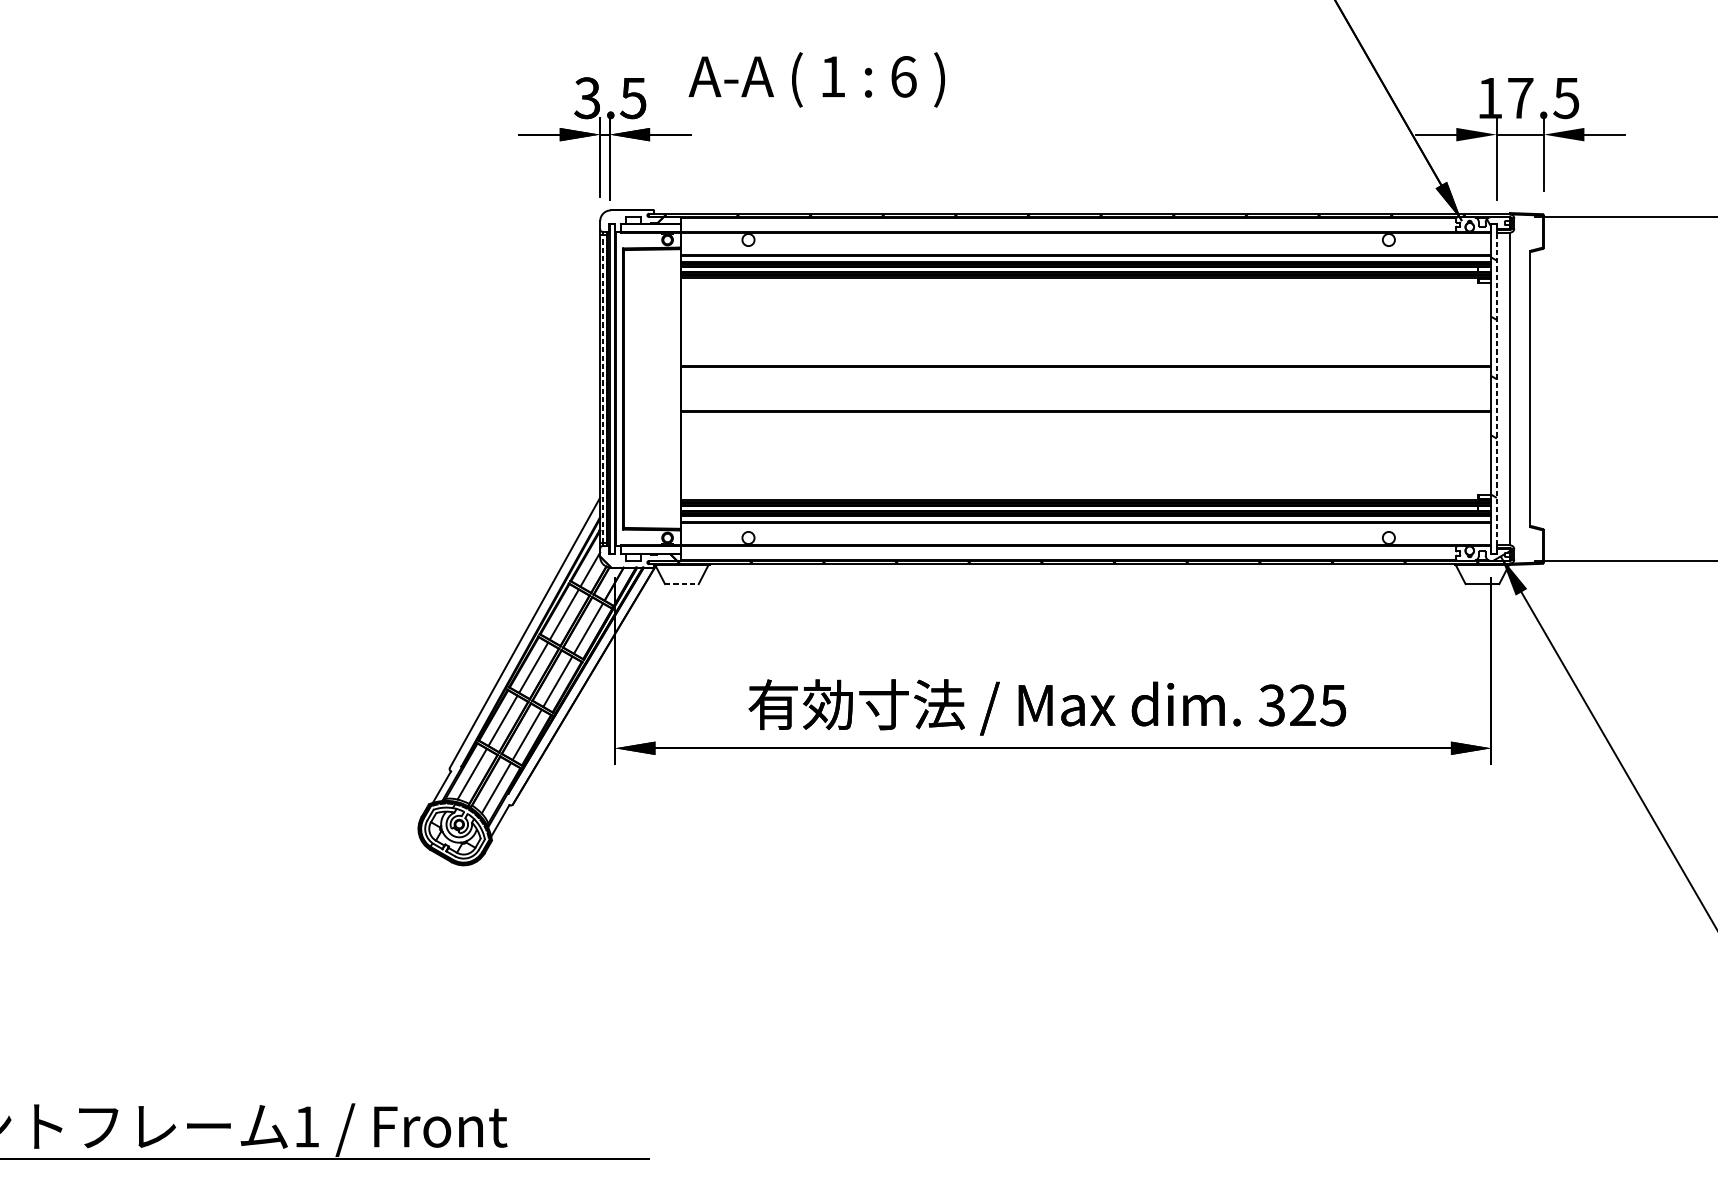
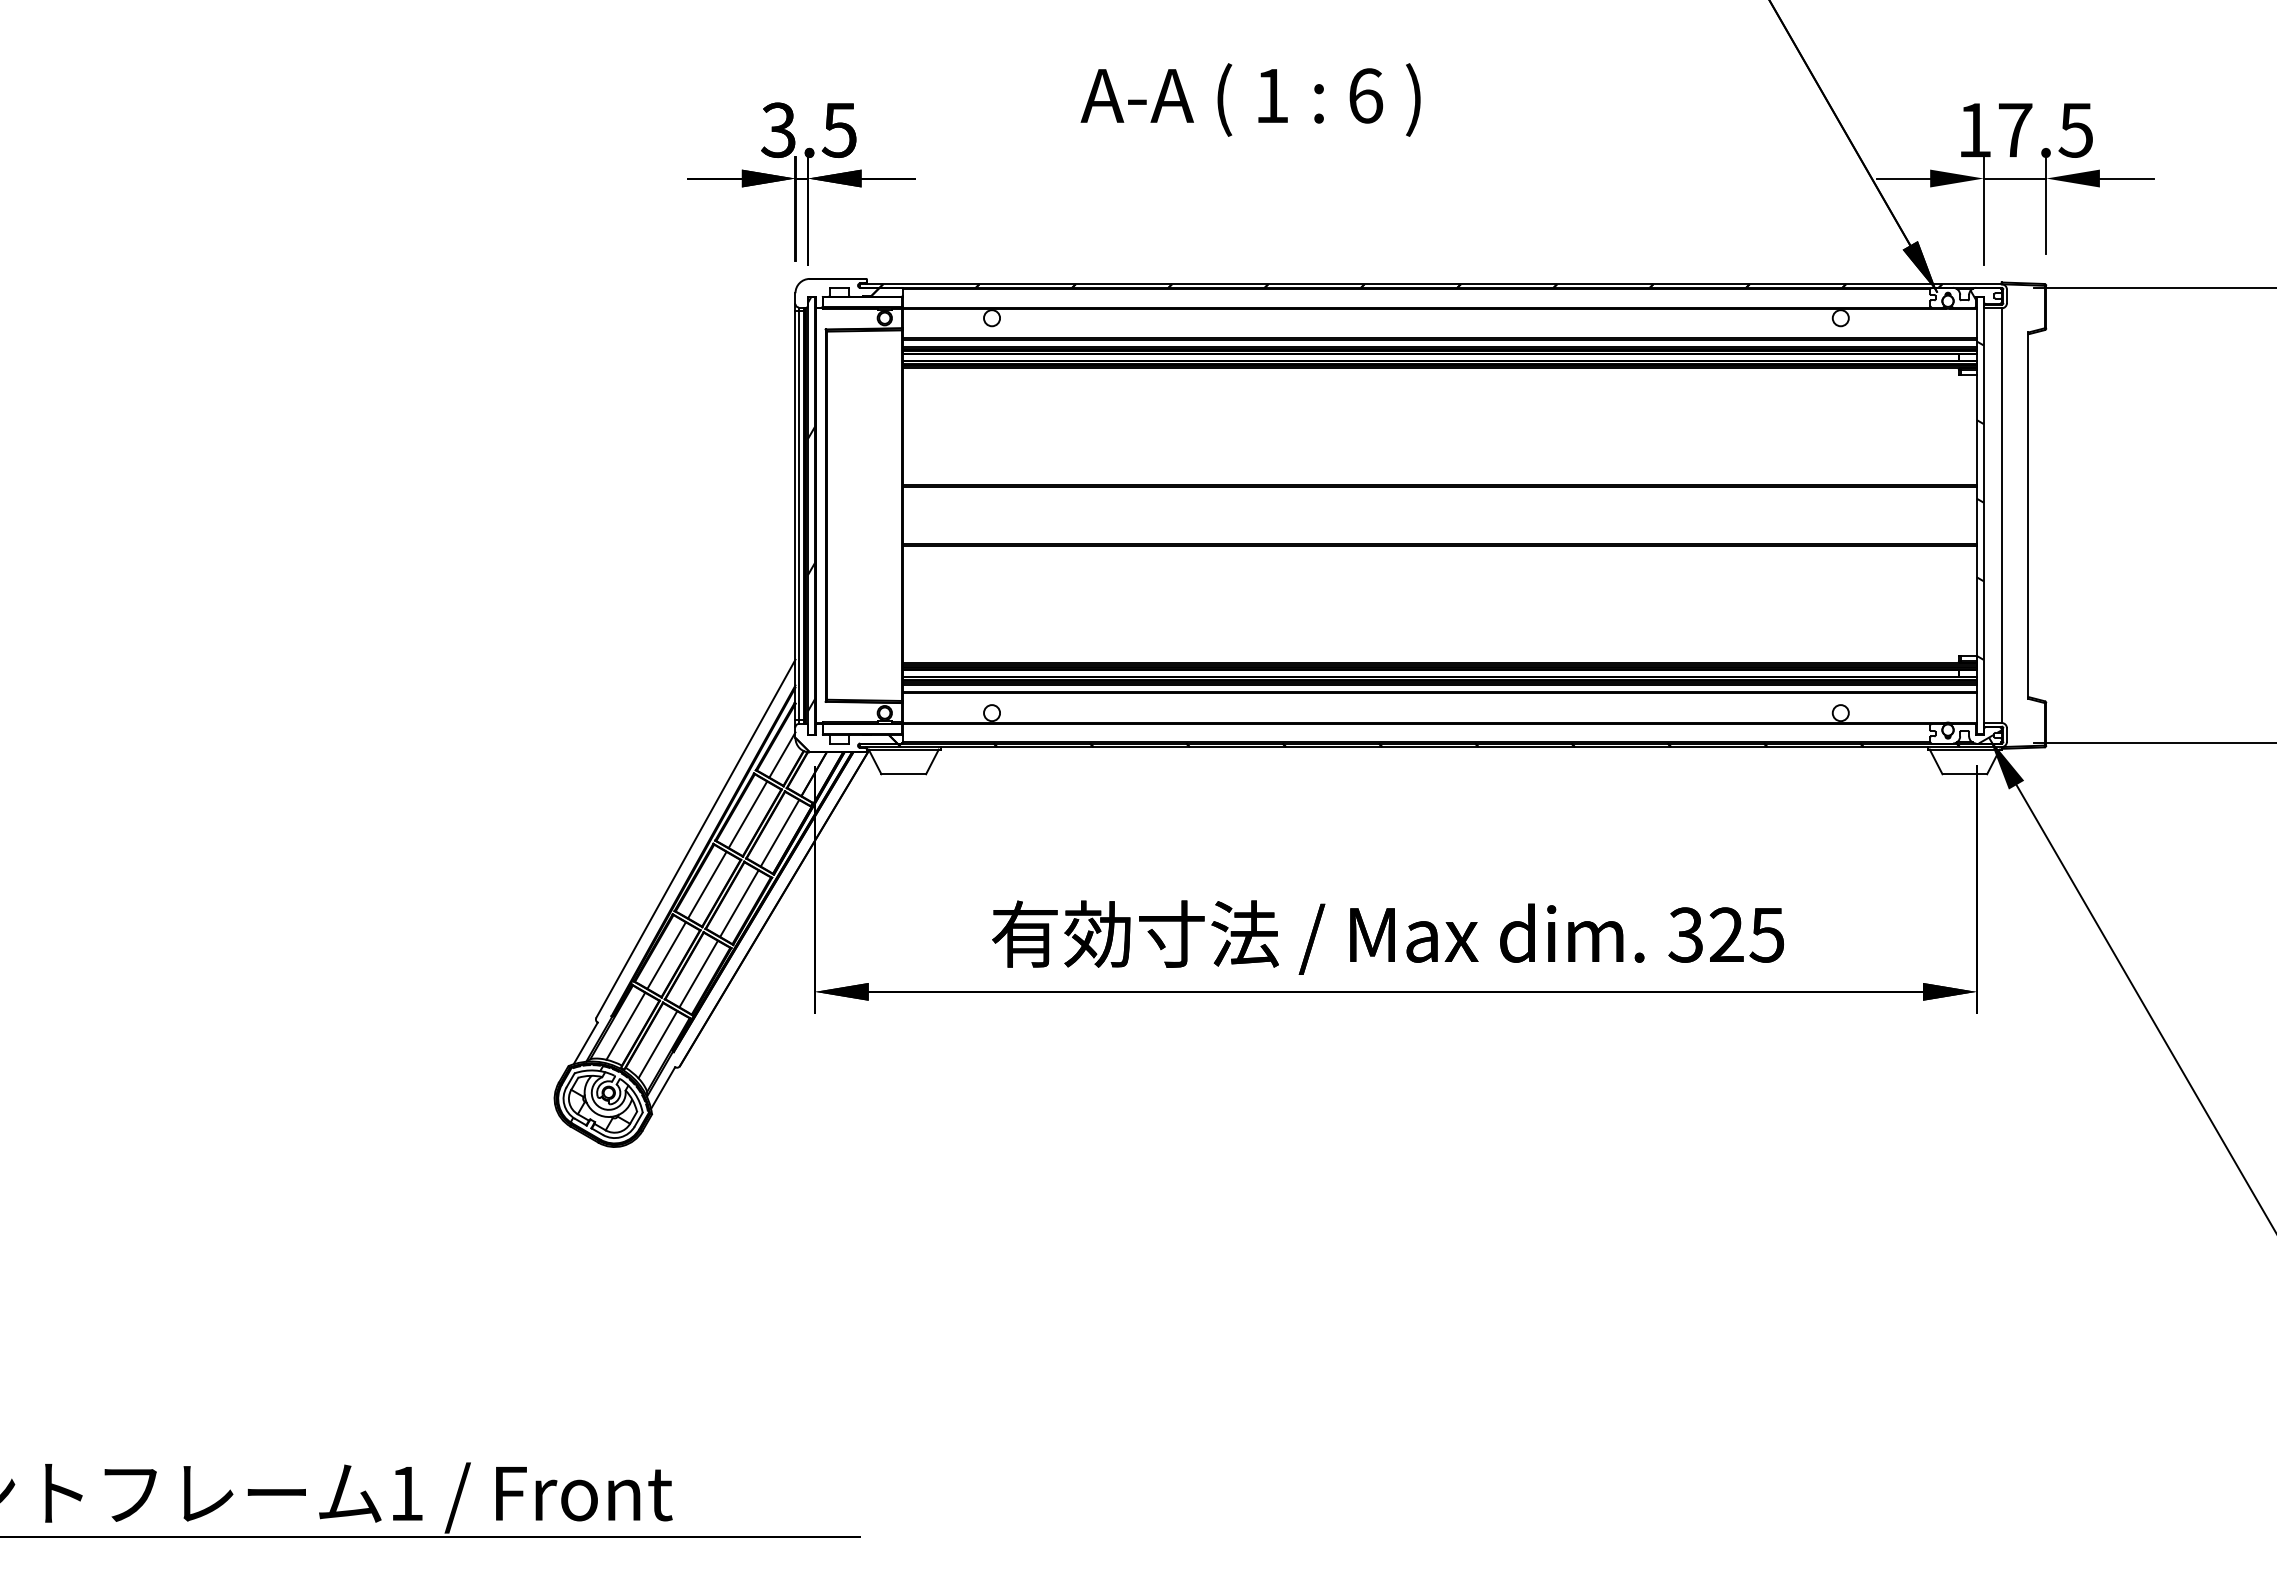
text: (816, 79) -> (1250, 99), moved
hatch: (612, 379) -> (811, 503), added
line: (603, 388) -> (799, 515), dashed -> solid
line: (1496, 388) -> (1983, 515), dashed -> solid
line: (682, 584) -> (904, 774), dashed -> solid

